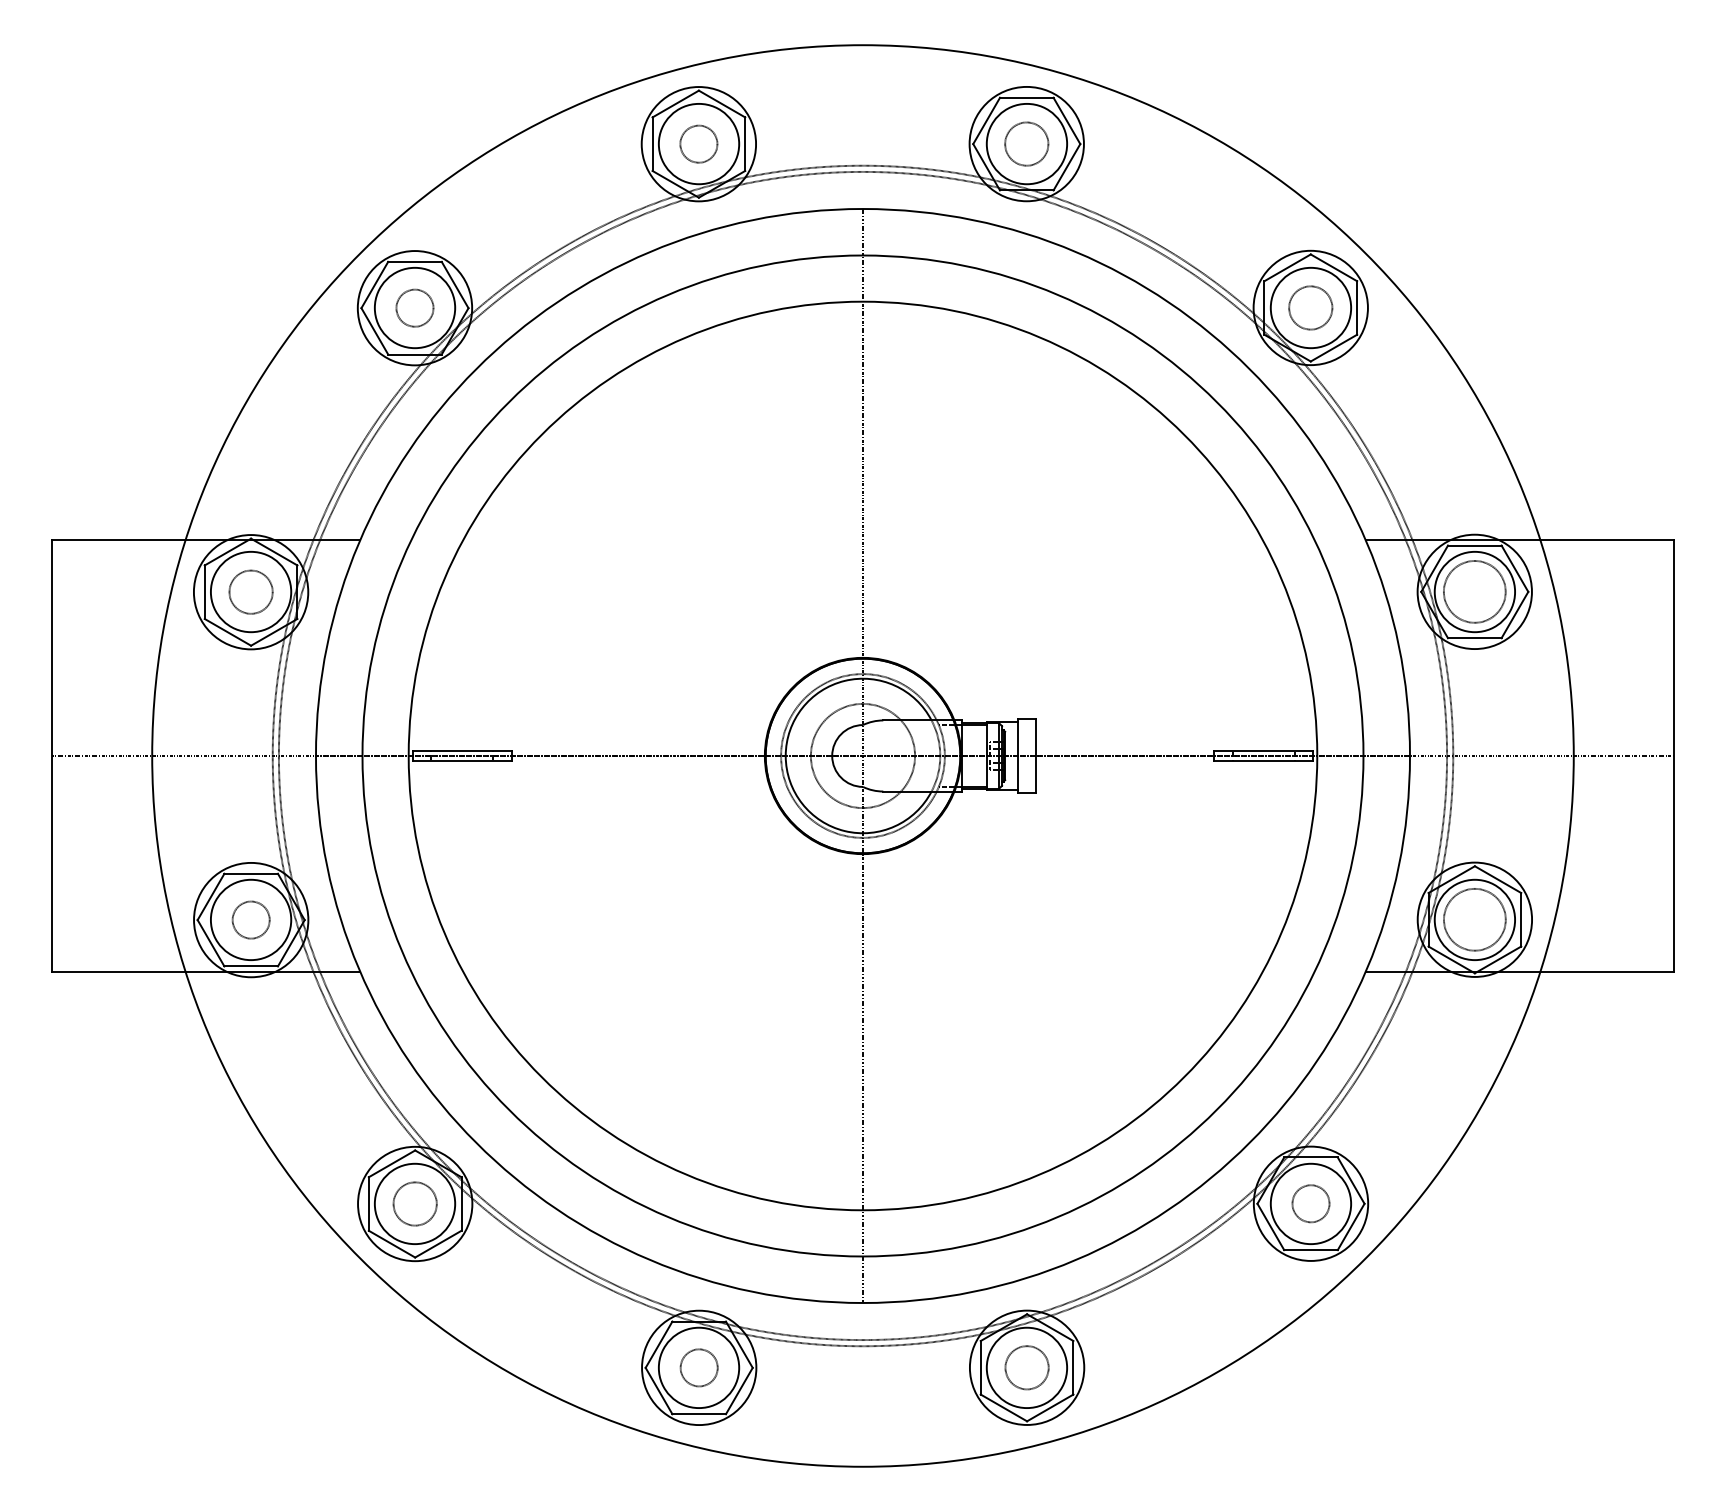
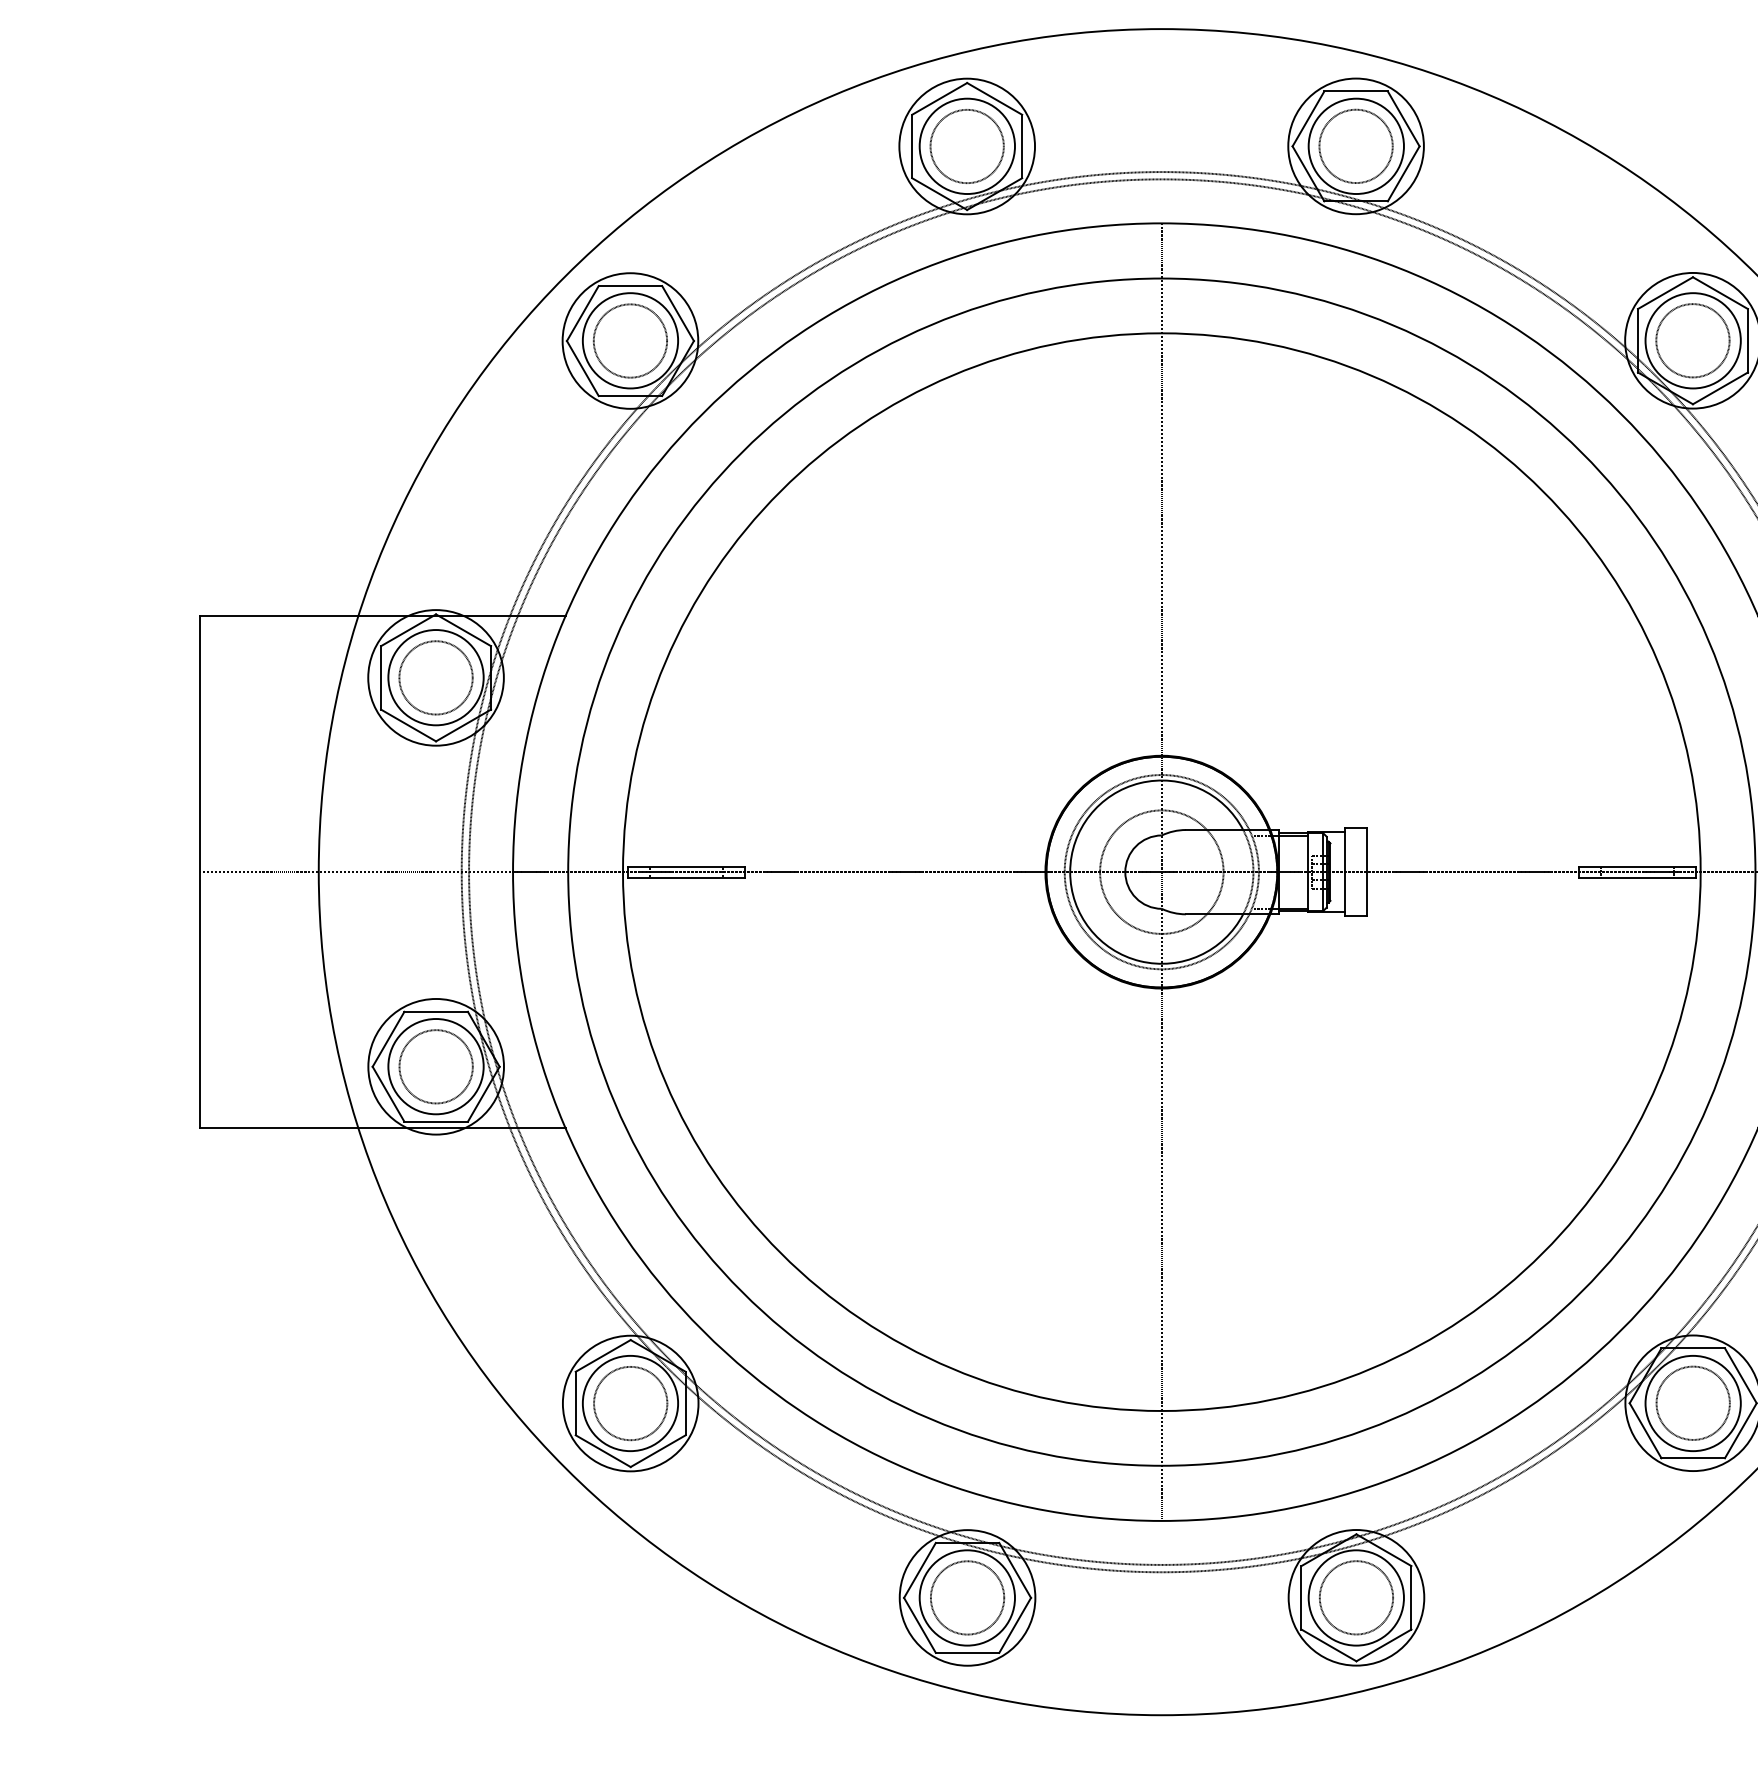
circle: (698, 144) -> (966, 146), size x1.67
circle: (1026, 144) -> (1355, 146), size x1.43
circle: (1310, 307) -> (1692, 340), size x1.43
circle: (414, 308) -> (629, 341), size x1.67
circle: (251, 592) -> (436, 678), size x1.43
circle: (251, 919) -> (436, 1066), size x1.67
circle: (415, 1203) -> (631, 1402), size x1.43
circle: (1310, 1203) -> (1692, 1402), size x1.67
circle: (699, 1367) -> (967, 1597), size x1.67
circle: (1027, 1367) -> (1356, 1597), size x1.43

